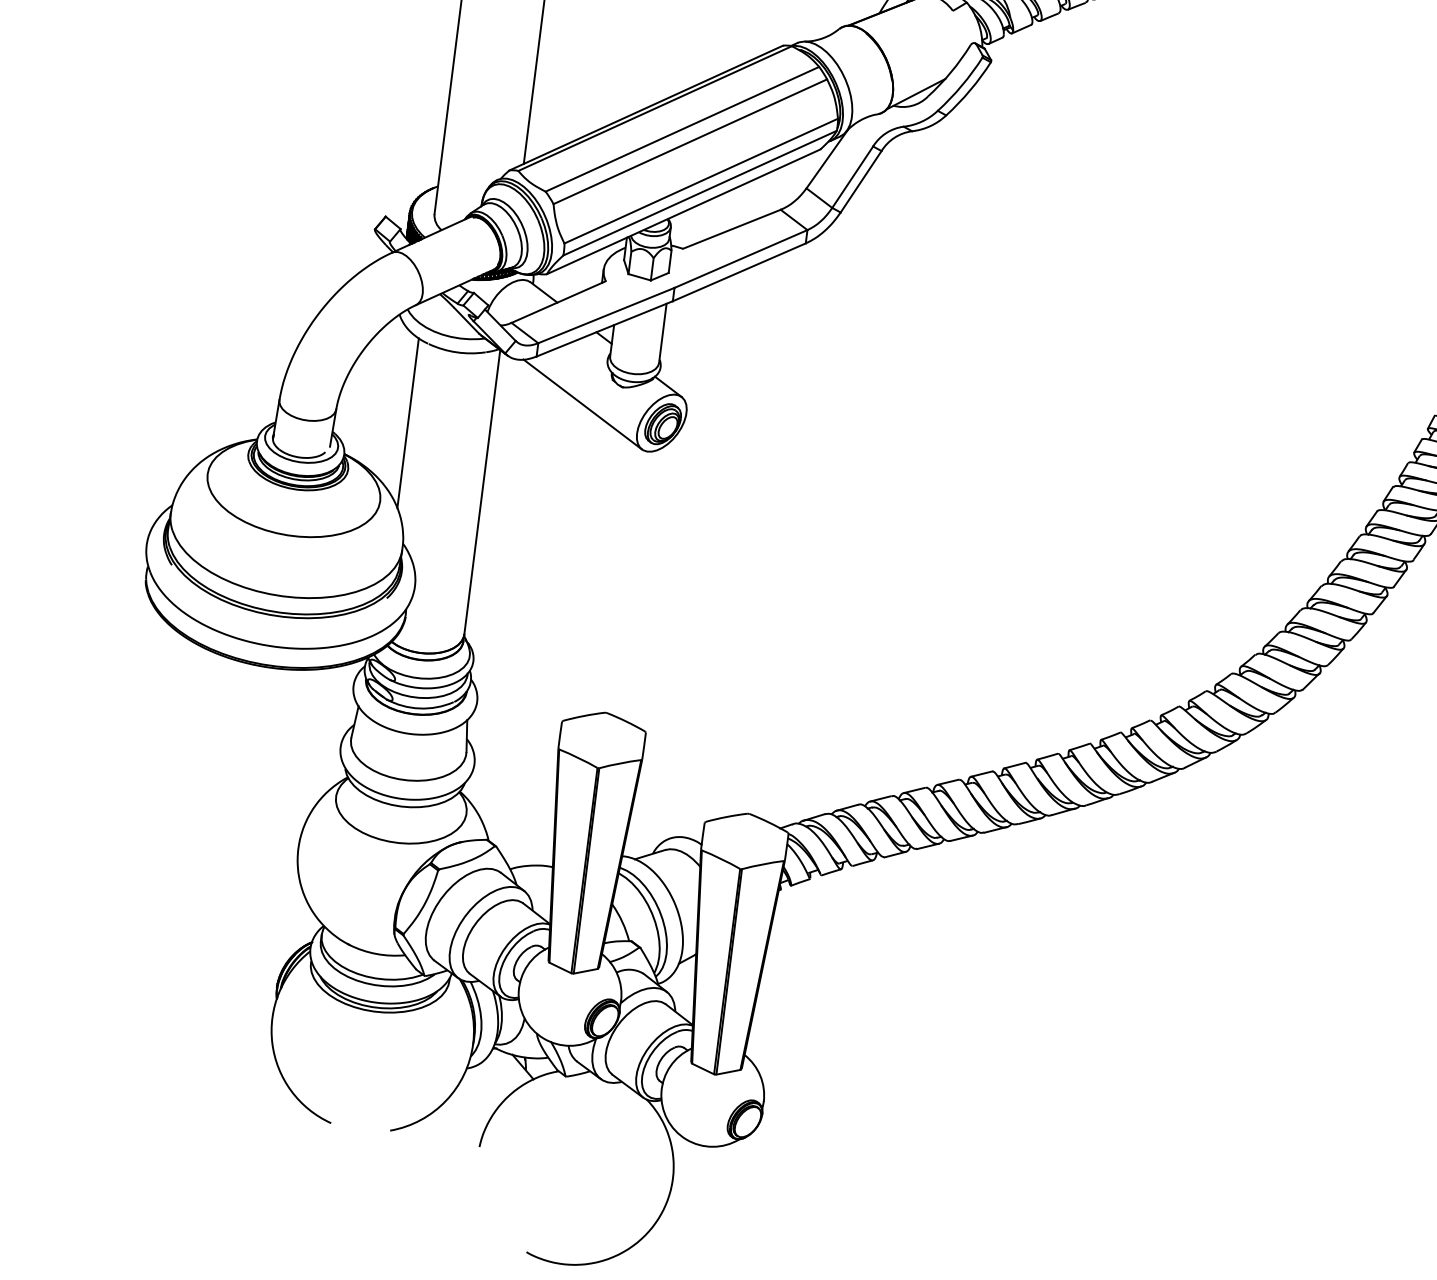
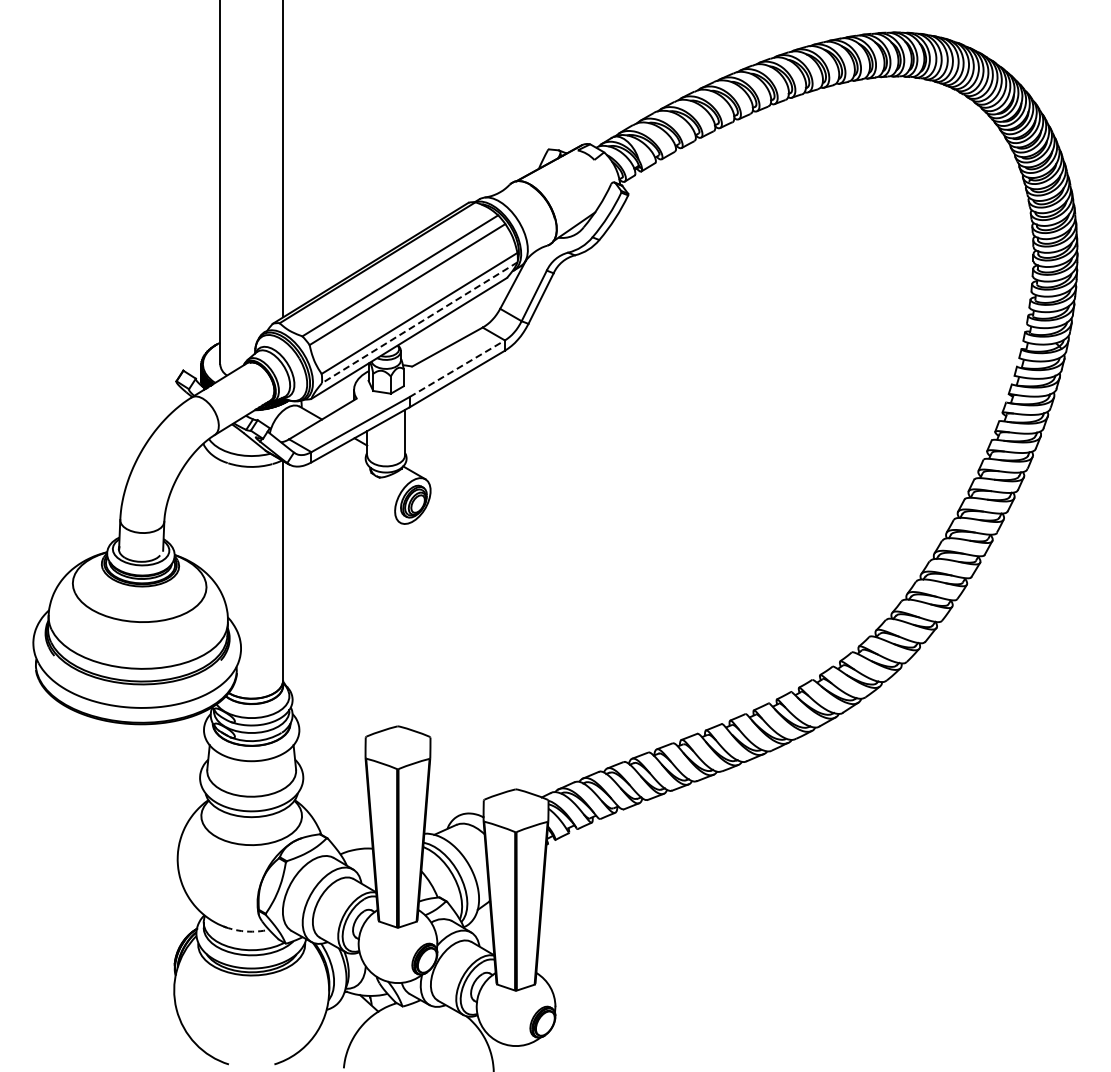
line: (699, 192) -> (419, 322), solid -> dashed
line: (741, 258) -> (457, 368), solid -> dashed
line: (582, 403) -> (350, 493), removed
line: (408, 423) -> (220, 525), removed
arc: (377, 953) -> (247, 931), solid -> dashed

